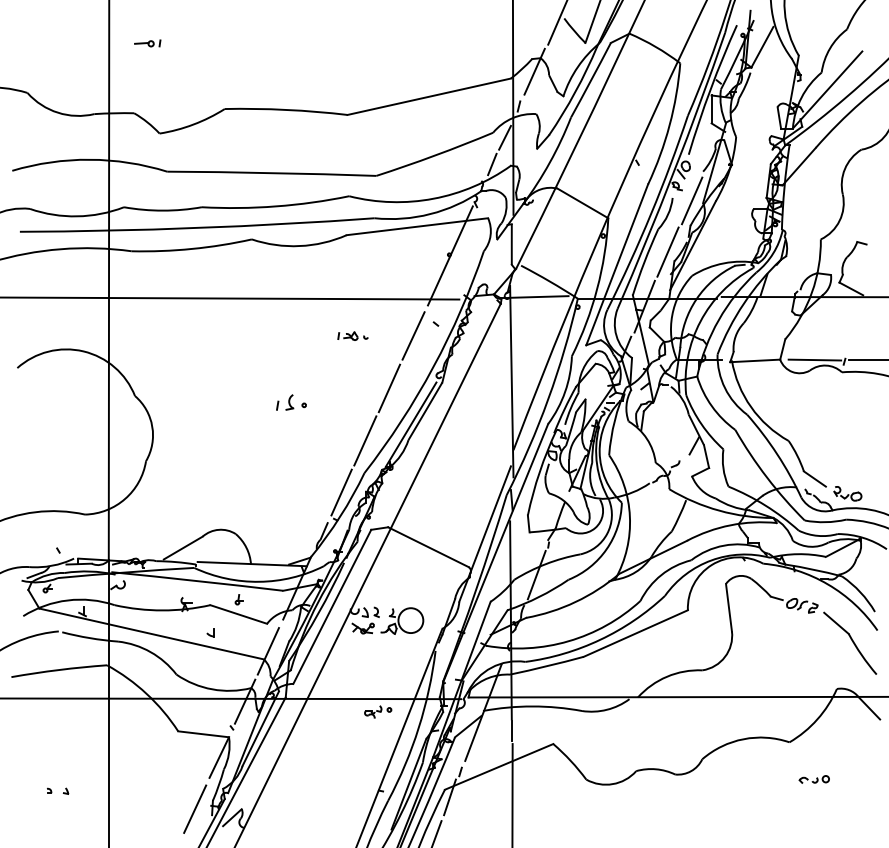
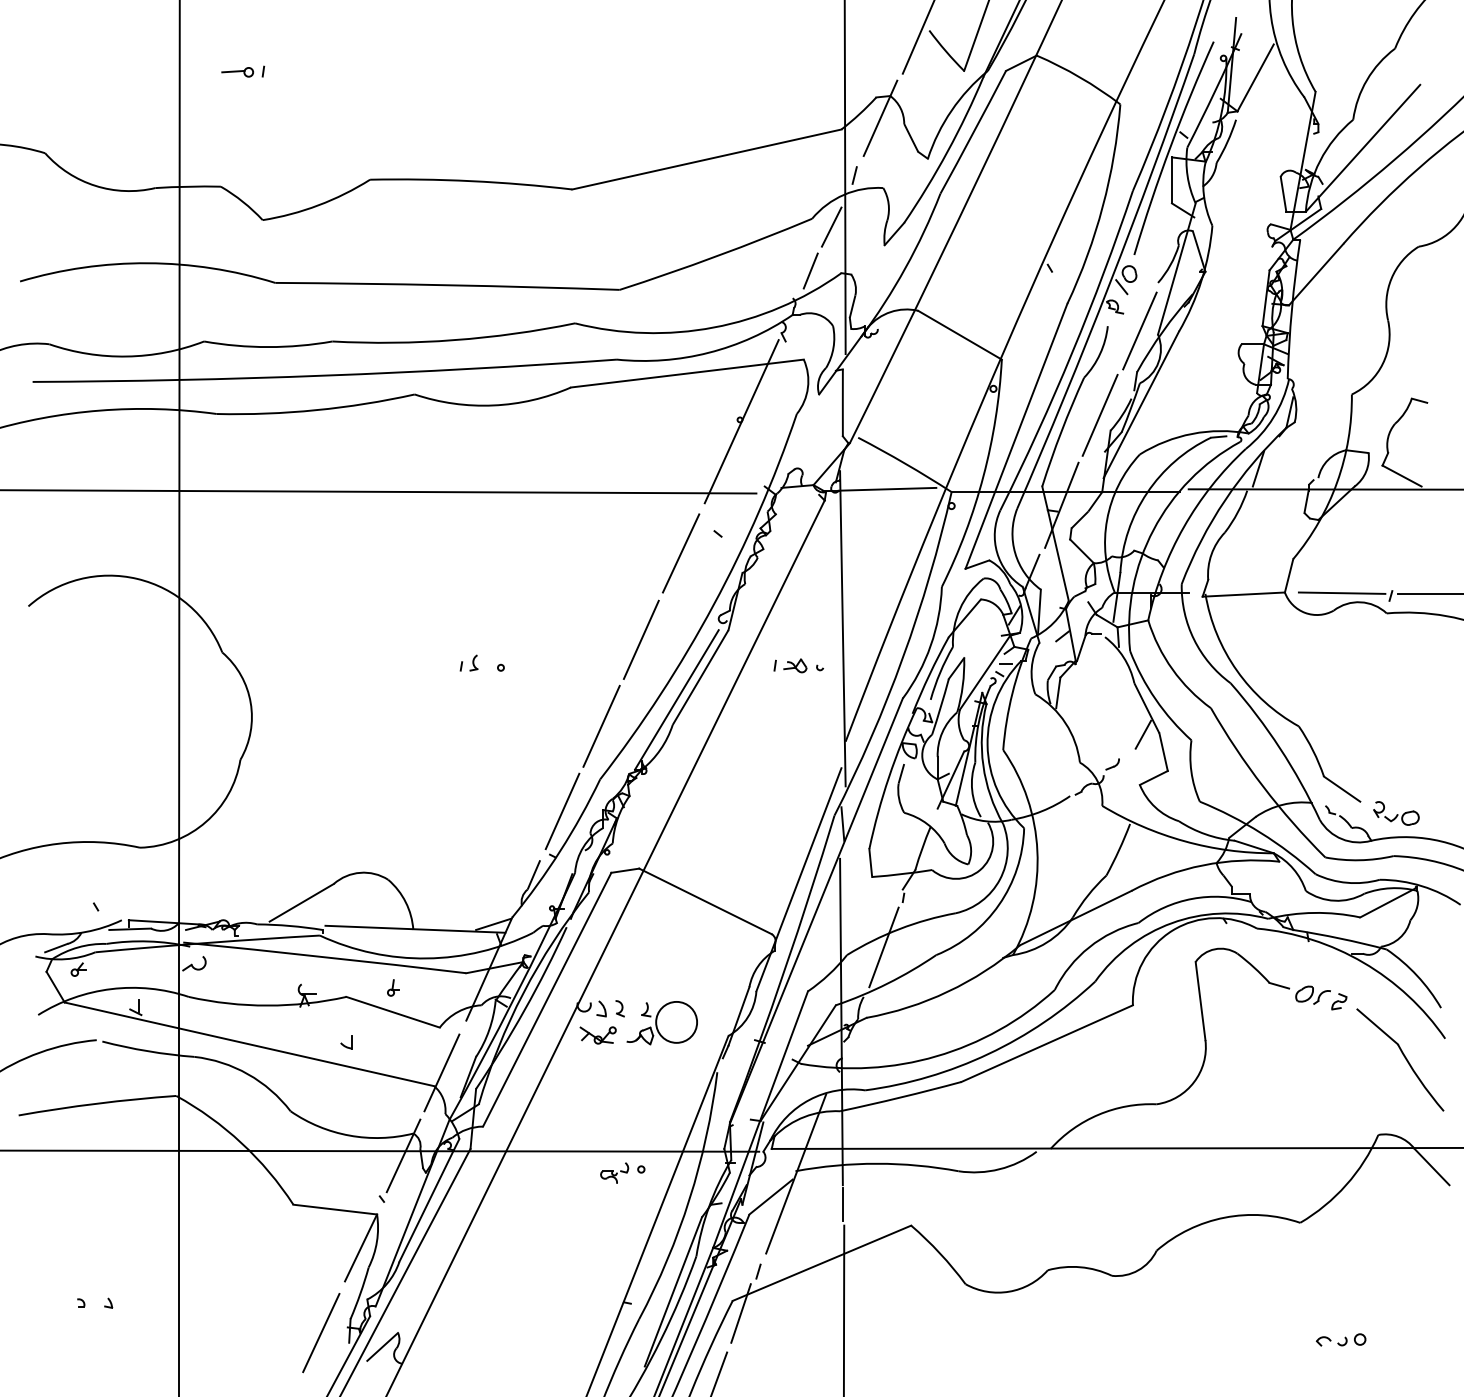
part: (352, 335) -> (797, 664), moved
part: (284, 402) -> (468, 663), size x0.62
part: (813, 779) -> (1339, 1340), moved

